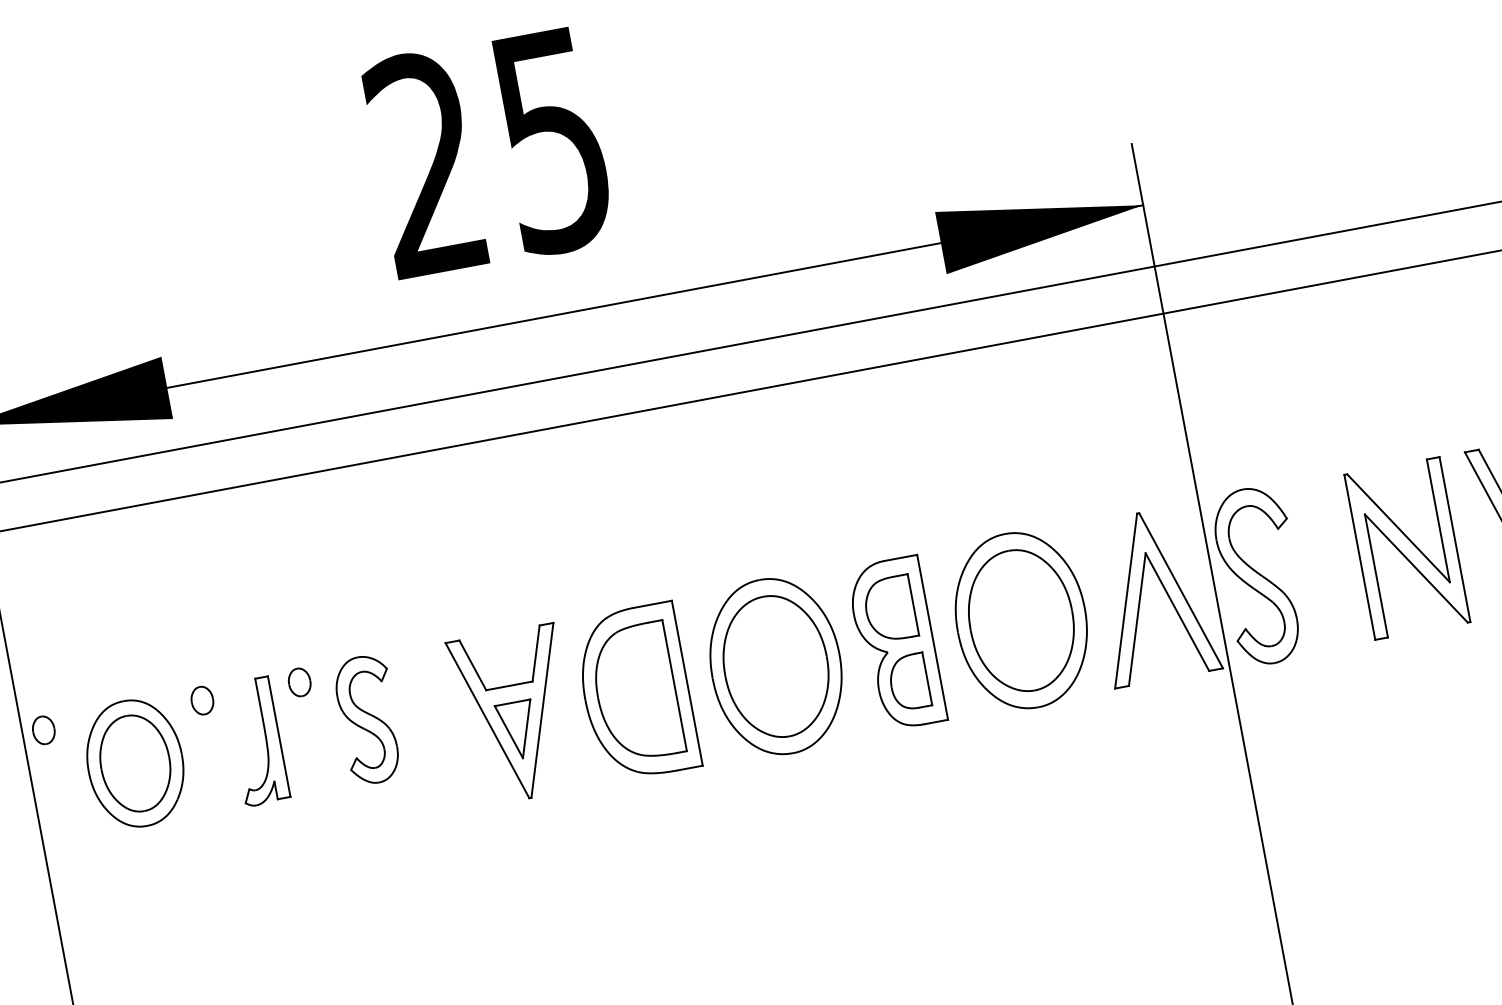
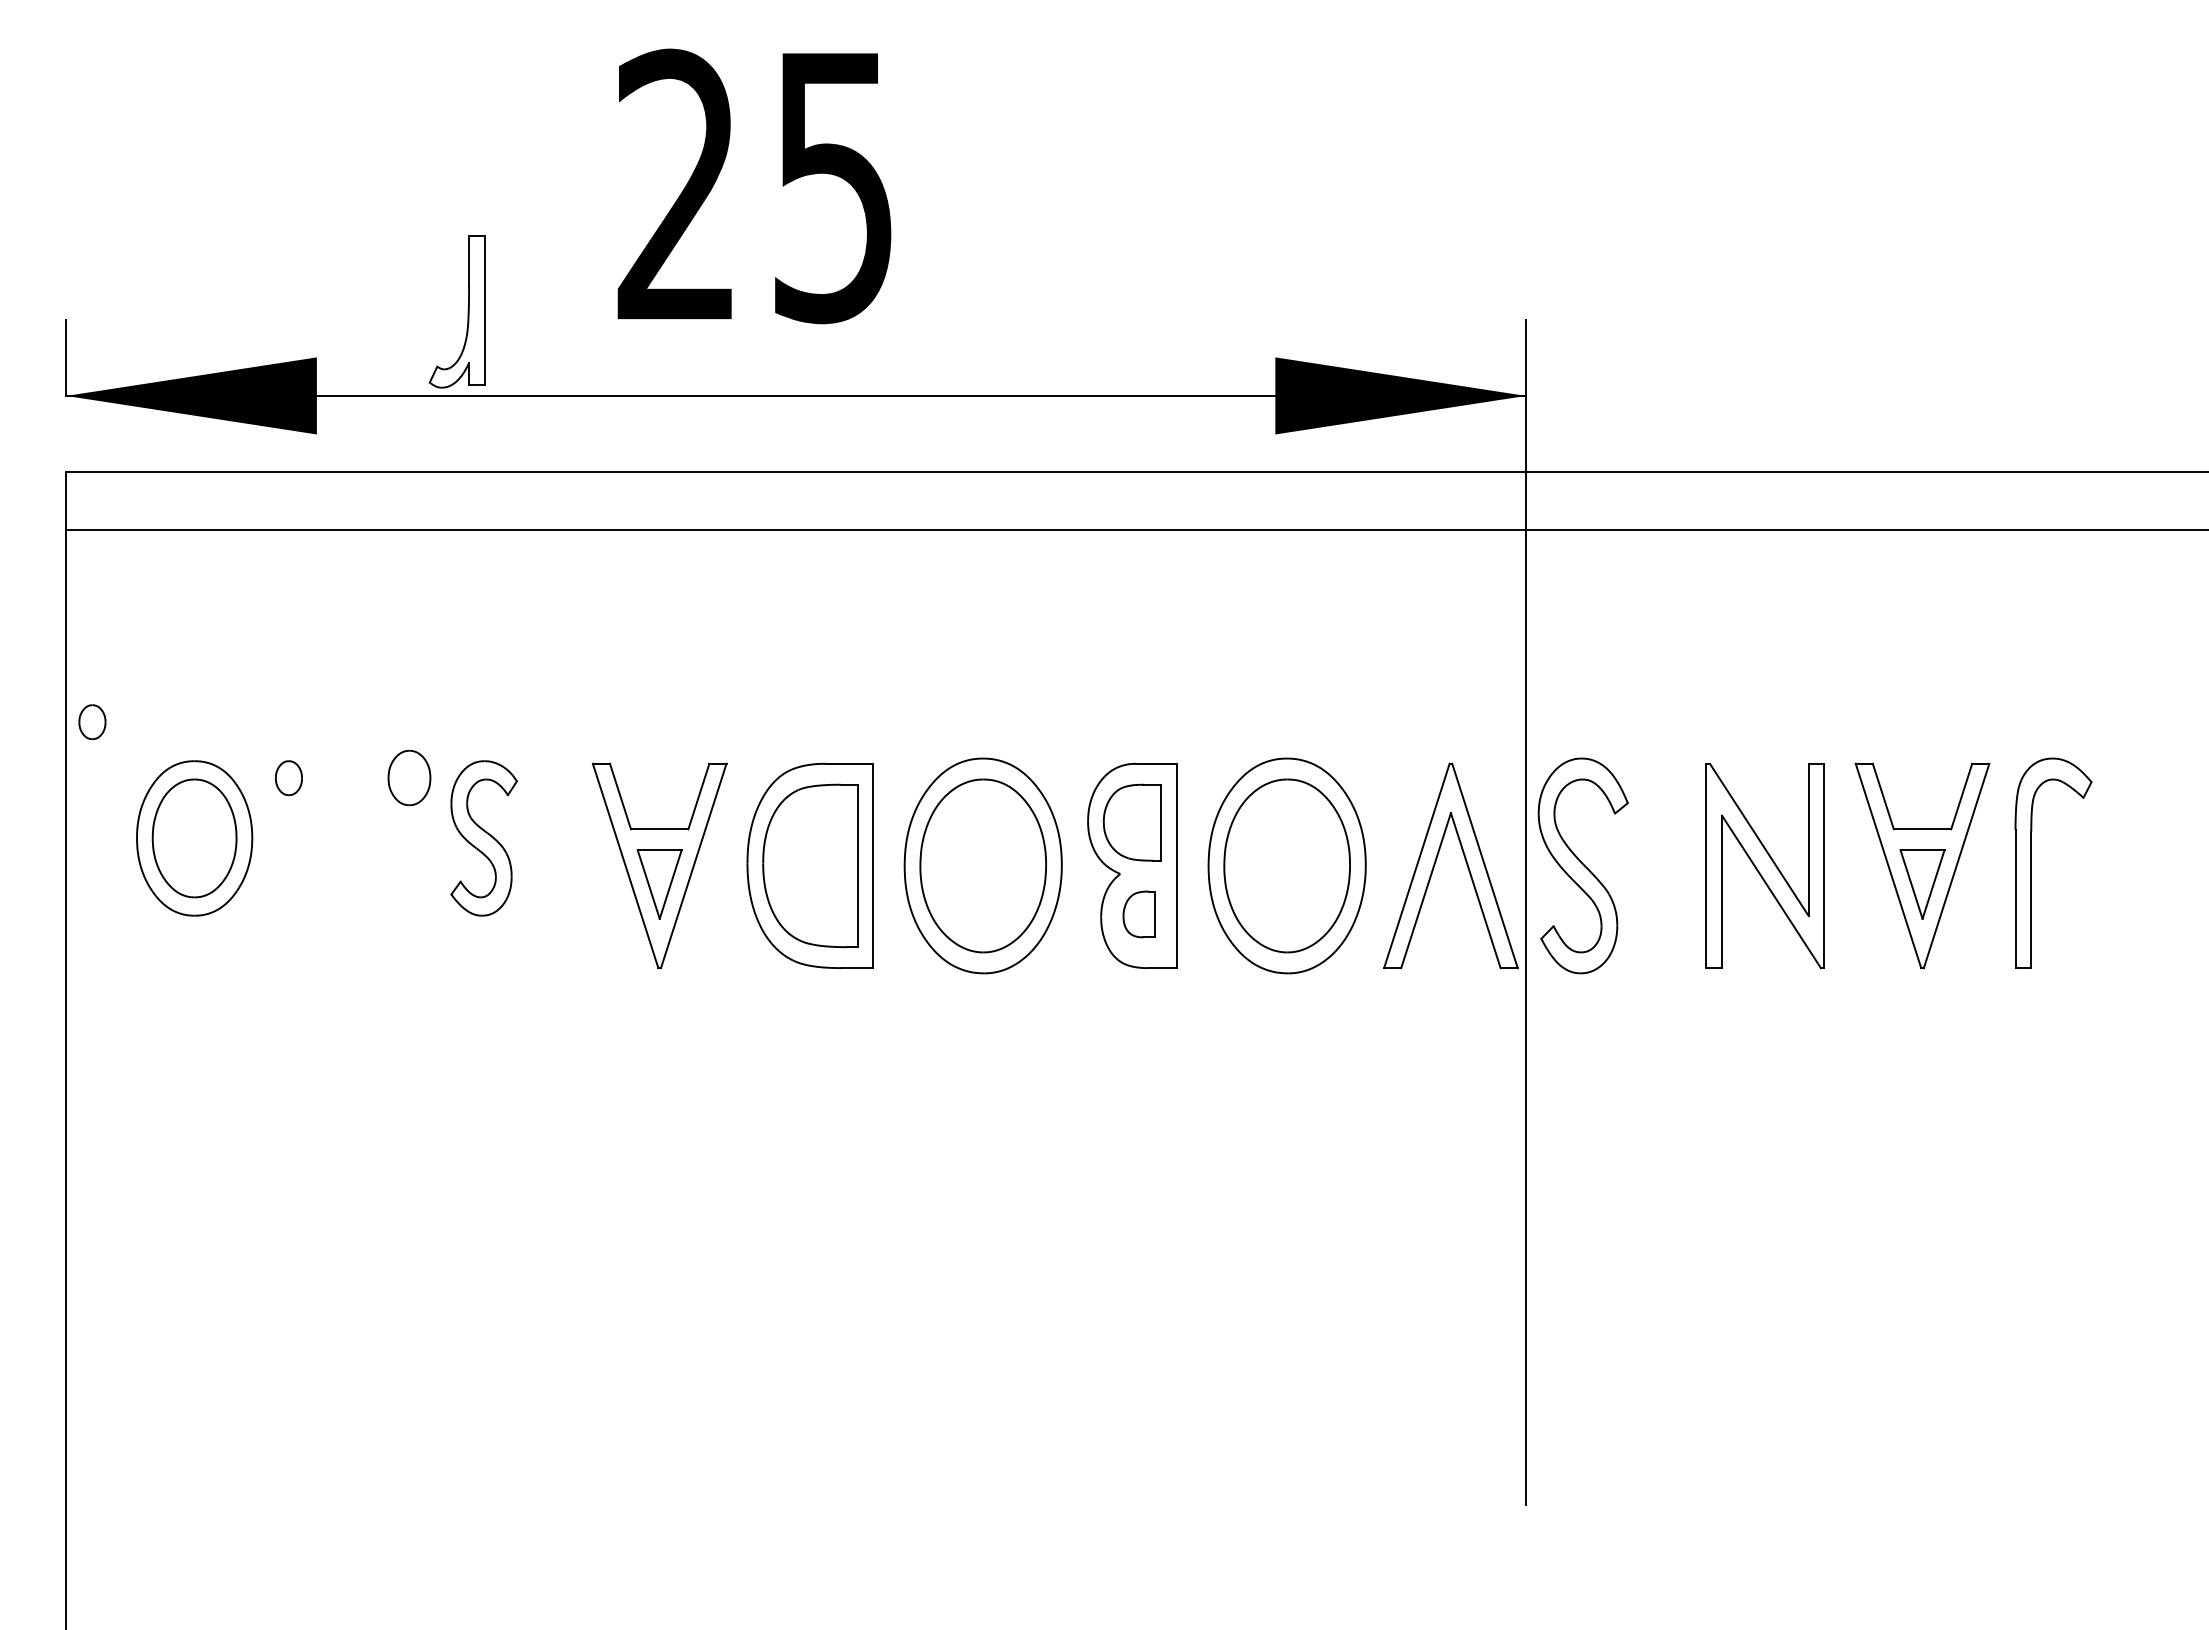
part: (299, 682) -> (409, 778), size x1.6
part: (908, 682) -> (1138, 914), size x0.7
part: (43, 730) -> (92, 722), moved
part: (265, 740) -> (467, 311), moved

